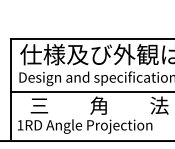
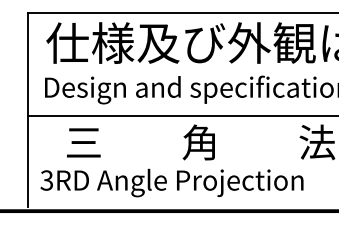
text: (20, 125) -> (47, 180), 1RD -> 3RD

